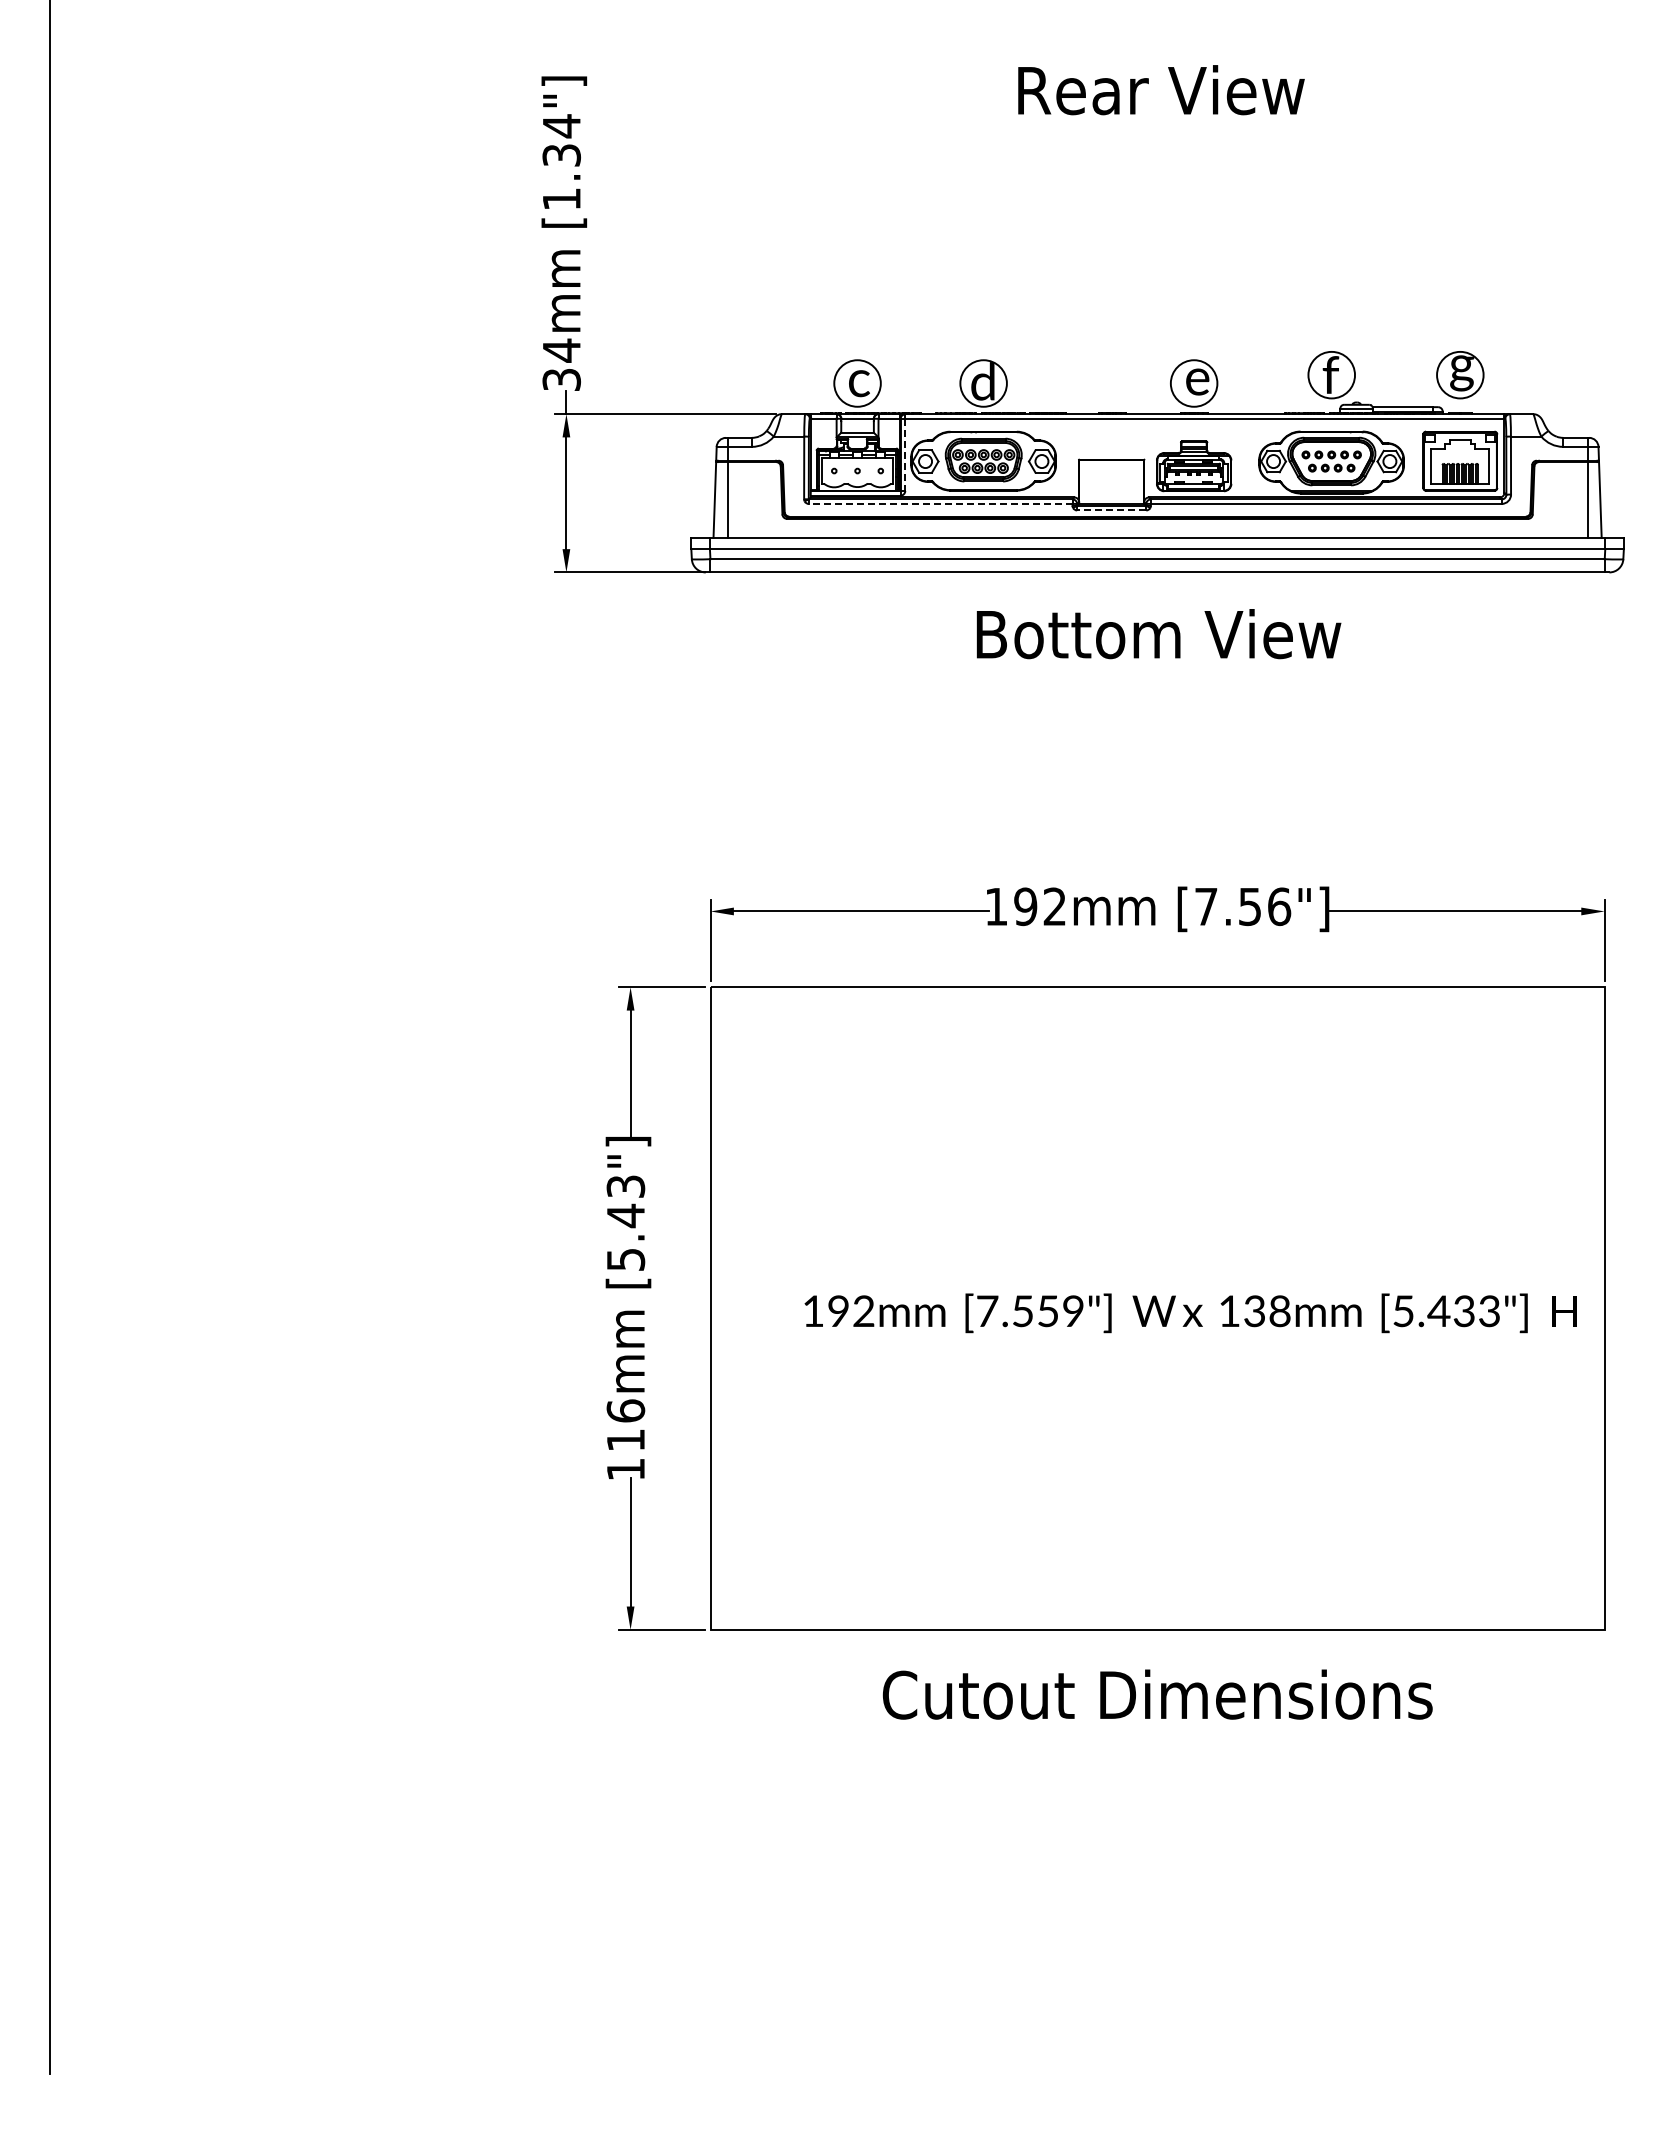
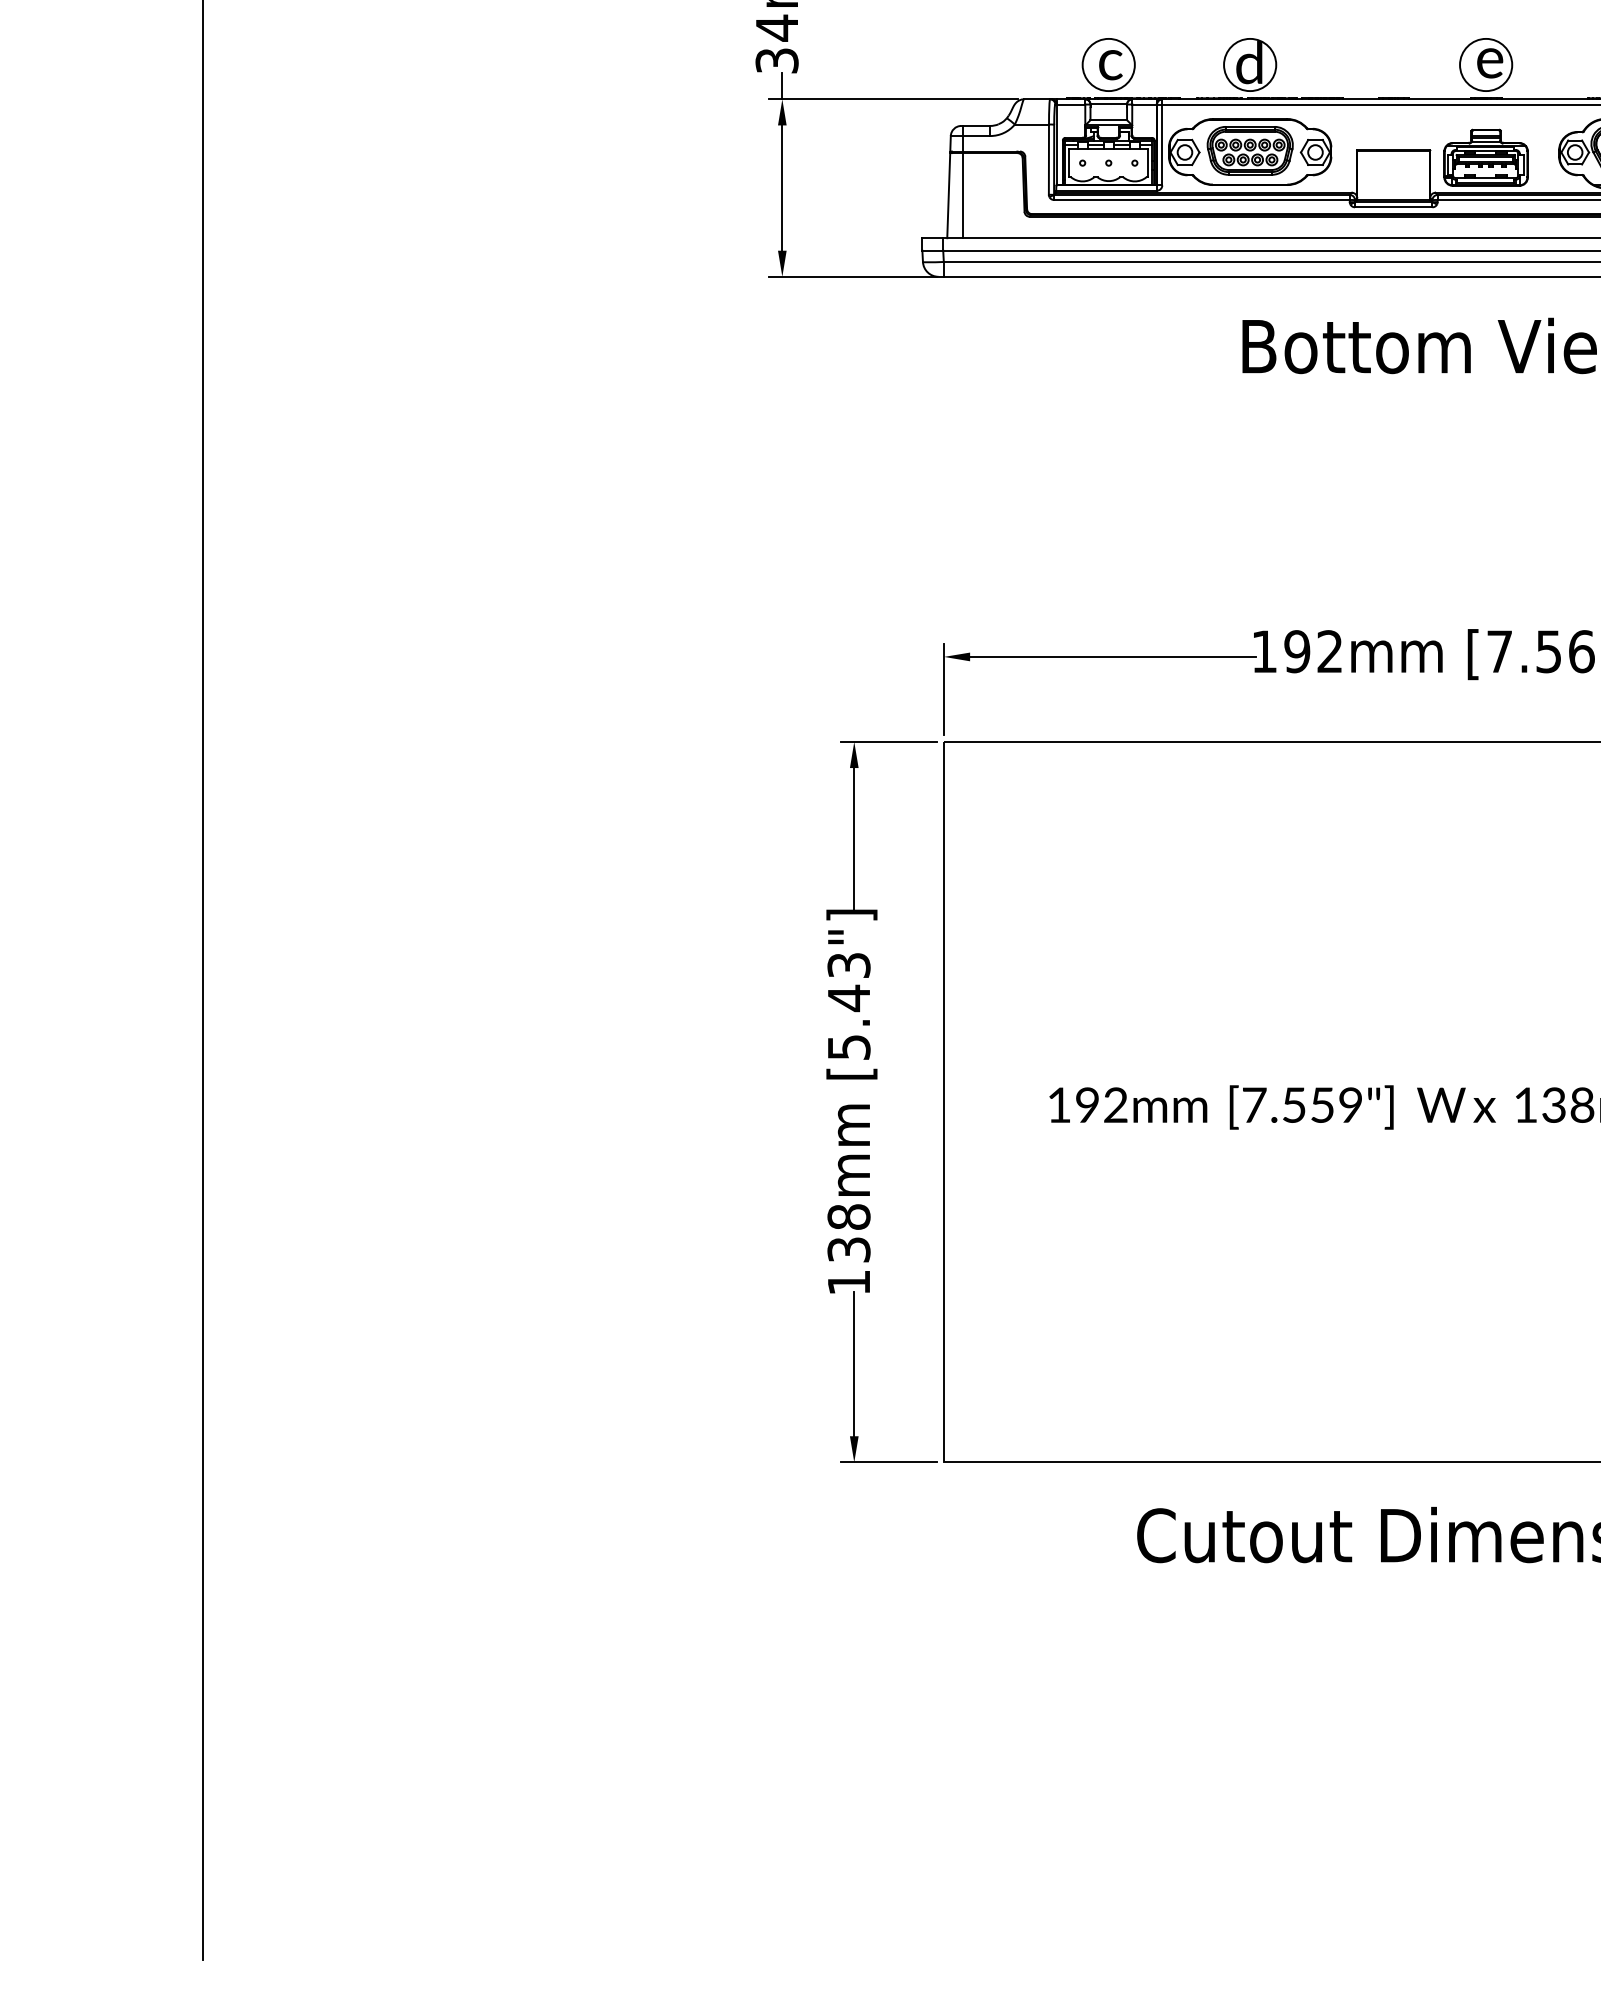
line: (905, 455) -> (1162, 145), dashed -> solid
line: (940, 503) -> (1201, 199), dashed -> solid
line: (1111, 510) -> (1393, 207), dashed -> solid
text: (625, 1425) -> (848, 1233), 116mm -> 138mm

